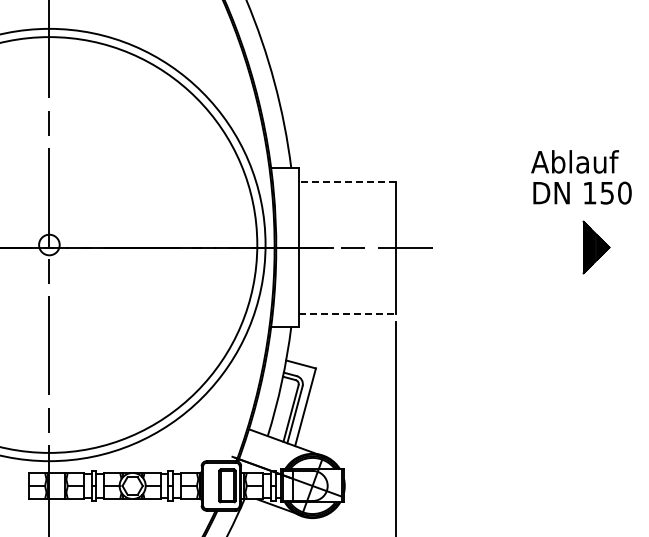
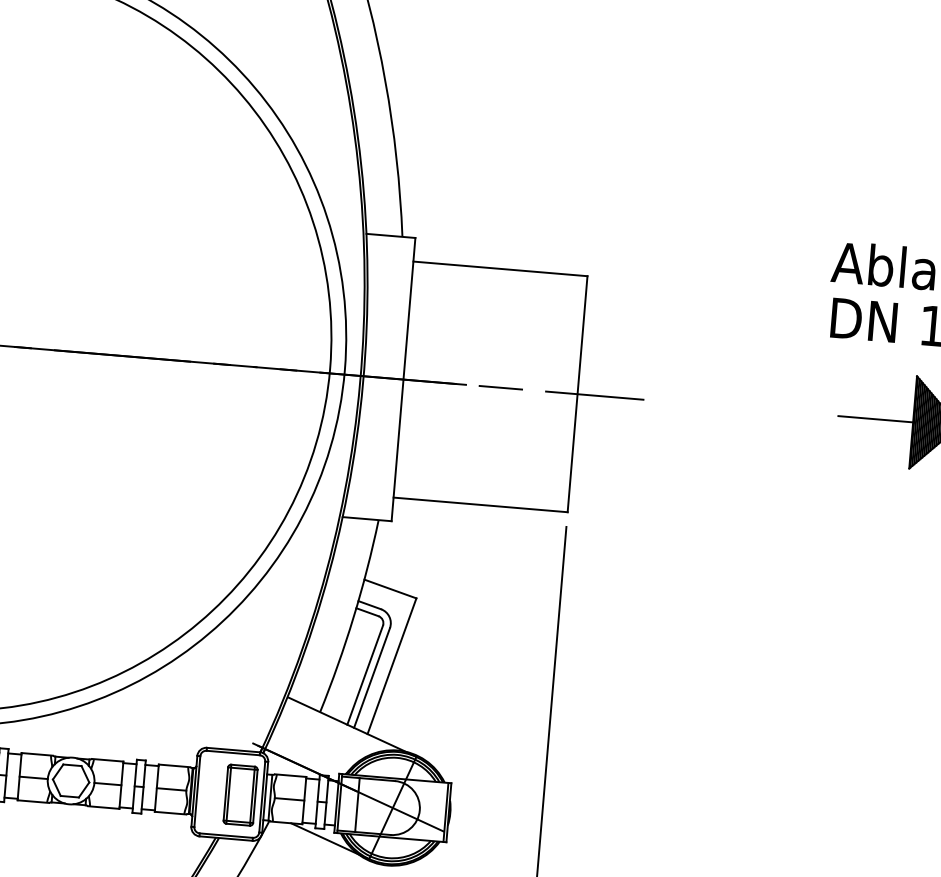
line: (347, 181) -> (500, 268), dashed -> solid
line: (562, 247) -> (875, 419), added
line: (347, 313) -> (481, 504), dashed -> solid

